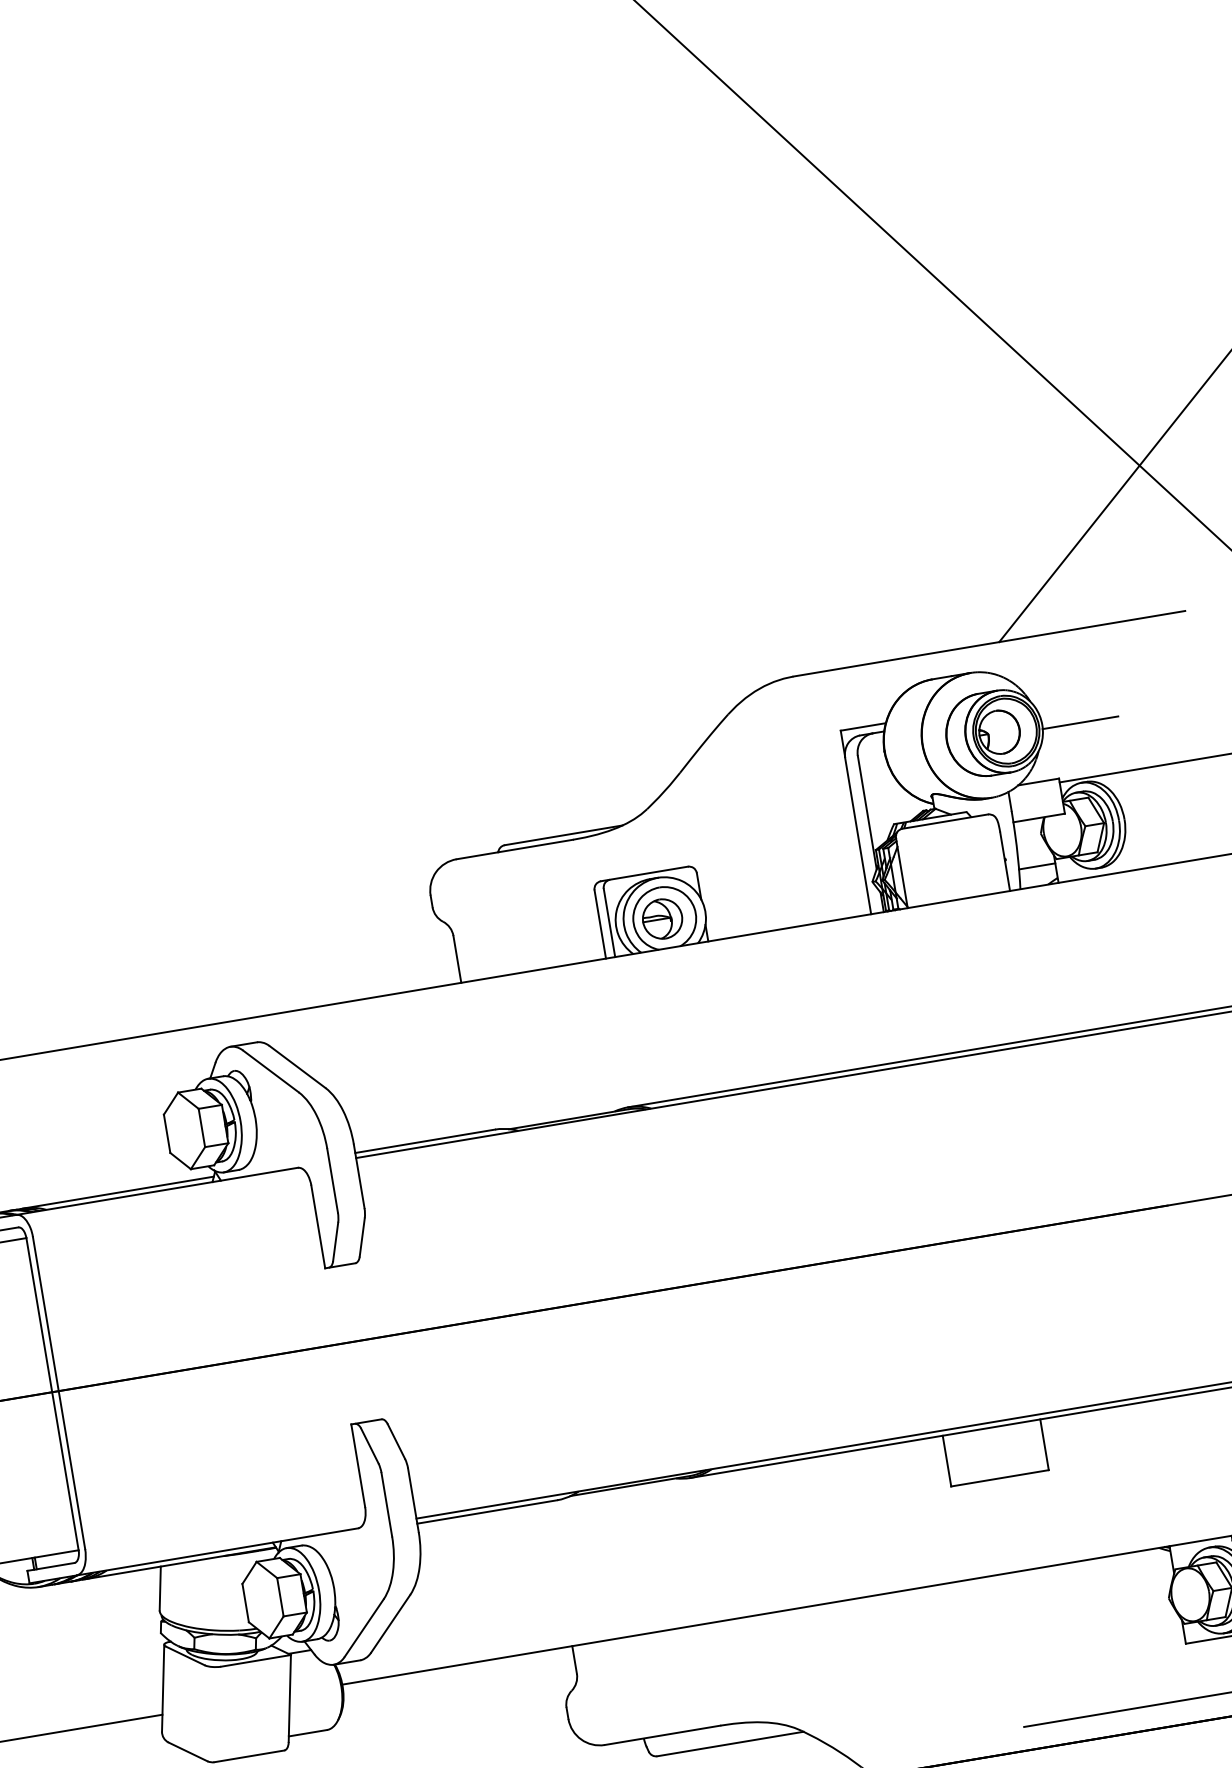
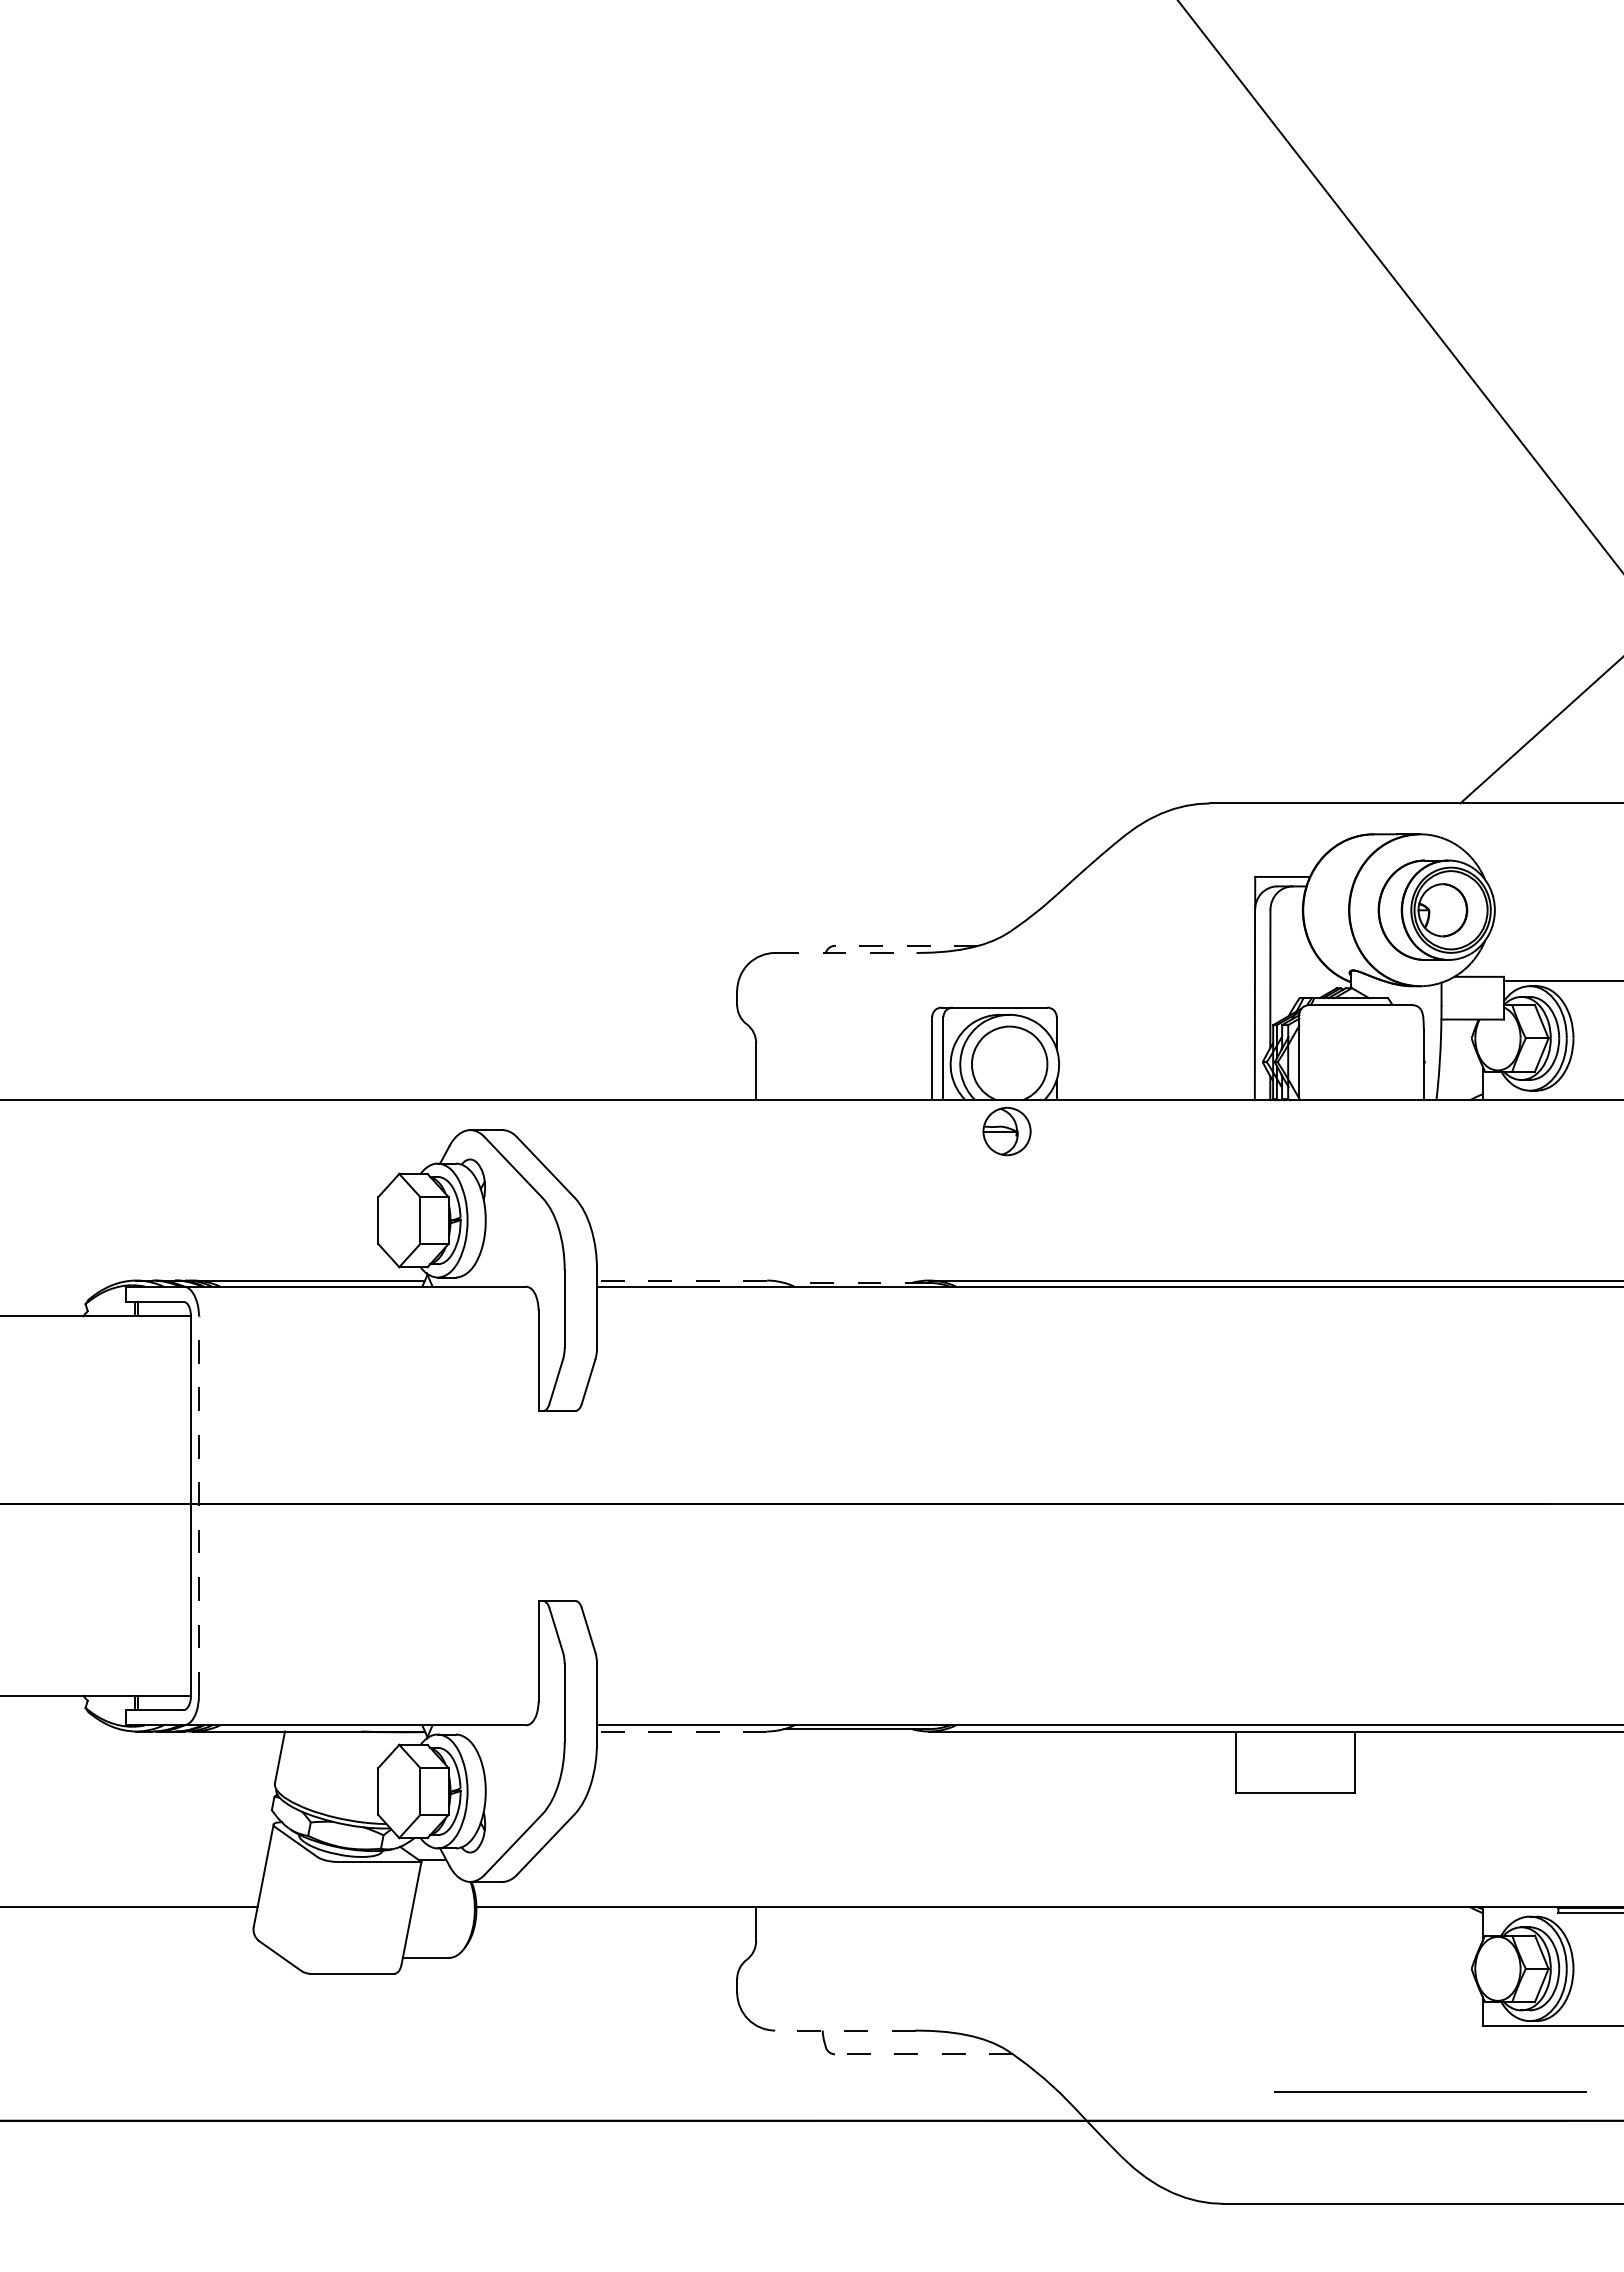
line: (1080, 723) -> (1540, 915), removed
line: (563, 835) -> (906, 945), solid -> dashed
line: (514, 850) -> (845, 953), solid -> dashed
line: (1036, 866) -> (1460, 1076), removed
part: (662, 919) -> (1006, 1131), moved
line: (568, 1118) -> (856, 1282), solid -> dashed
line: (424, 1141) -> (681, 1280), solid -> dashed
line: (58, 1393) -> (198, 1506), solid -> dashed
line: (486, 1512) -> (681, 1731), solid -> dashed
line: (661, 1735) -> (844, 2030), solid -> dashed
line: (730, 1744) -> (924, 2054), solid -> dashed

